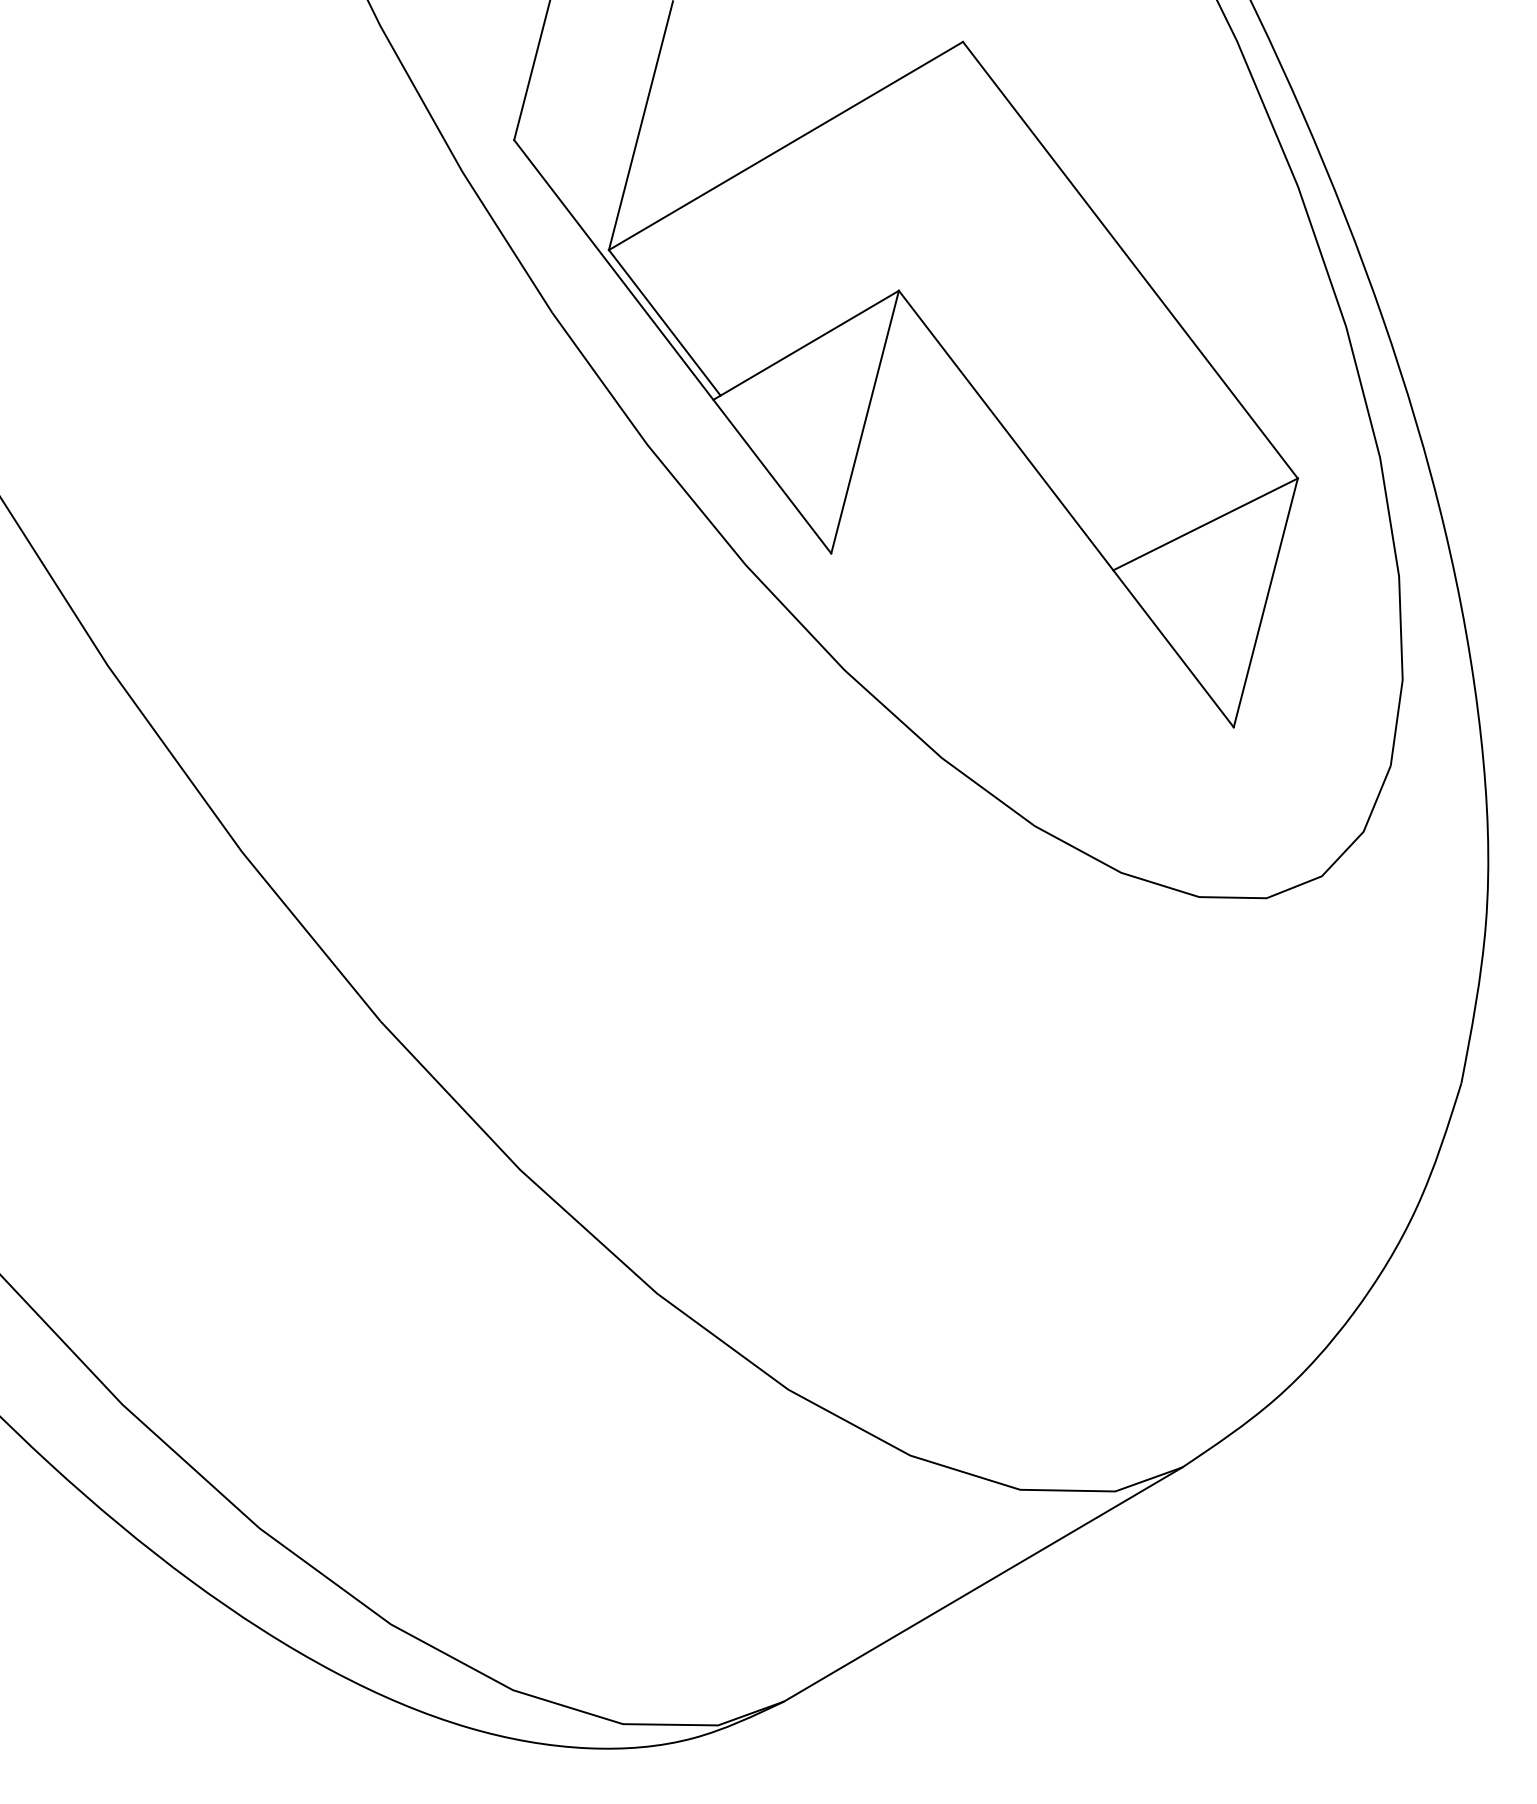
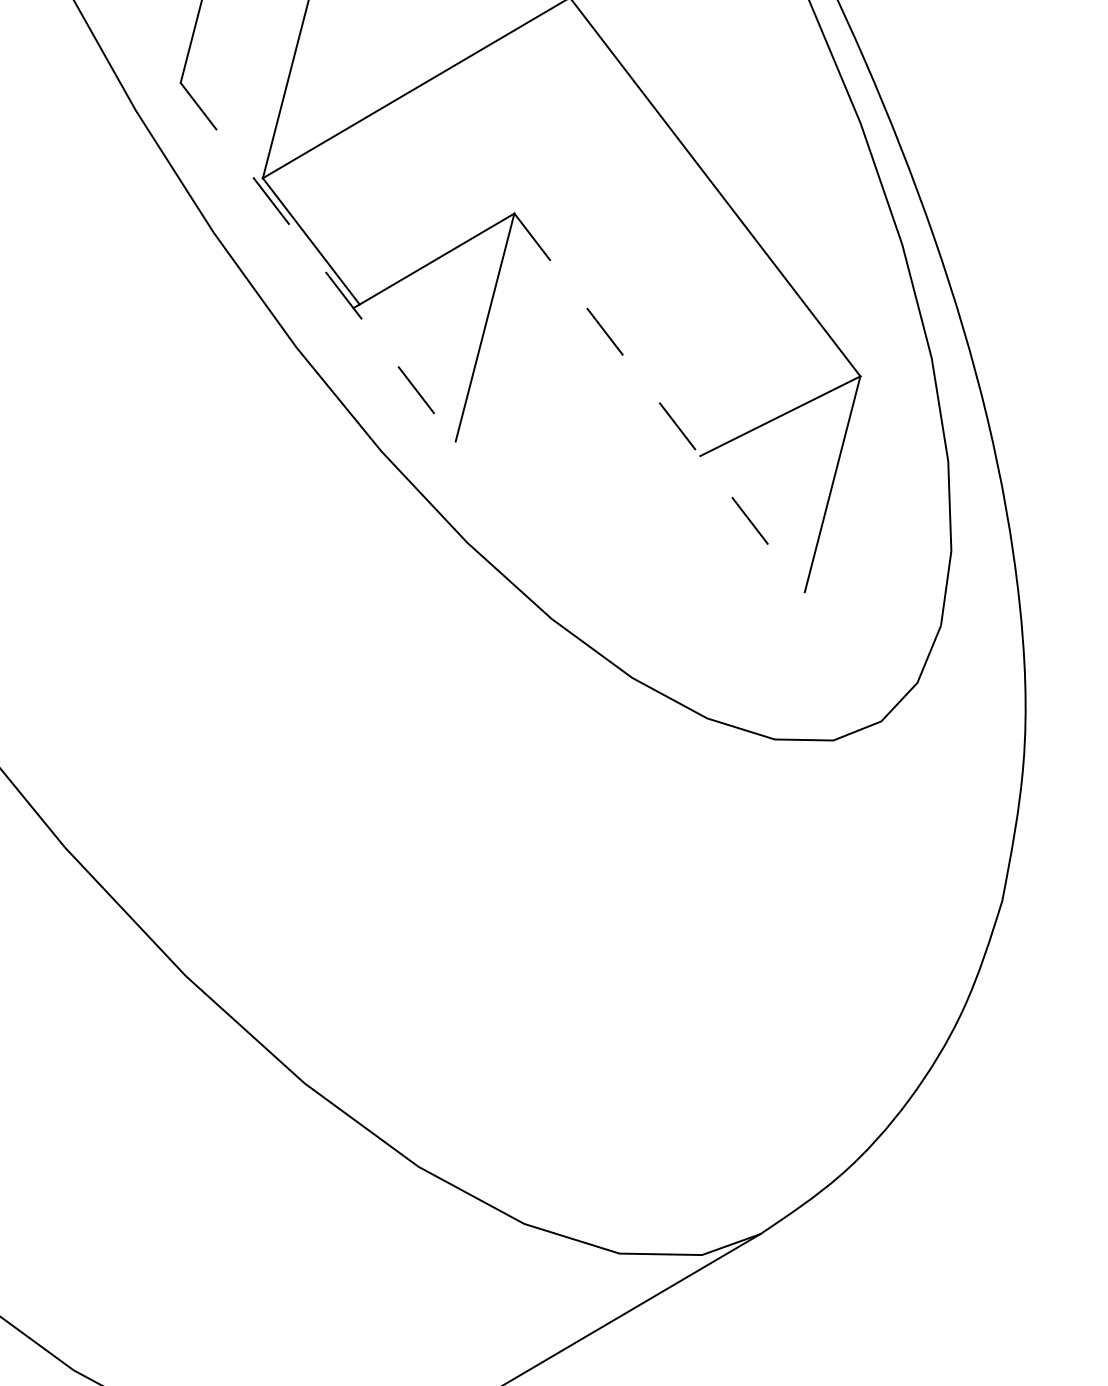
line: (672, 346) -> (317, 261), solid -> dashed
line: (1066, 509) -> (659, 403), solid -> dashed

